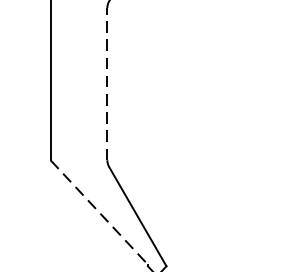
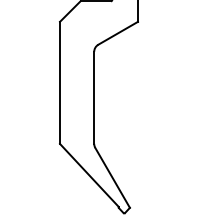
line: (107, 83) -> (94, 97), dashed -> solid
line: (99, 212) -> (89, 175), dashed -> solid

